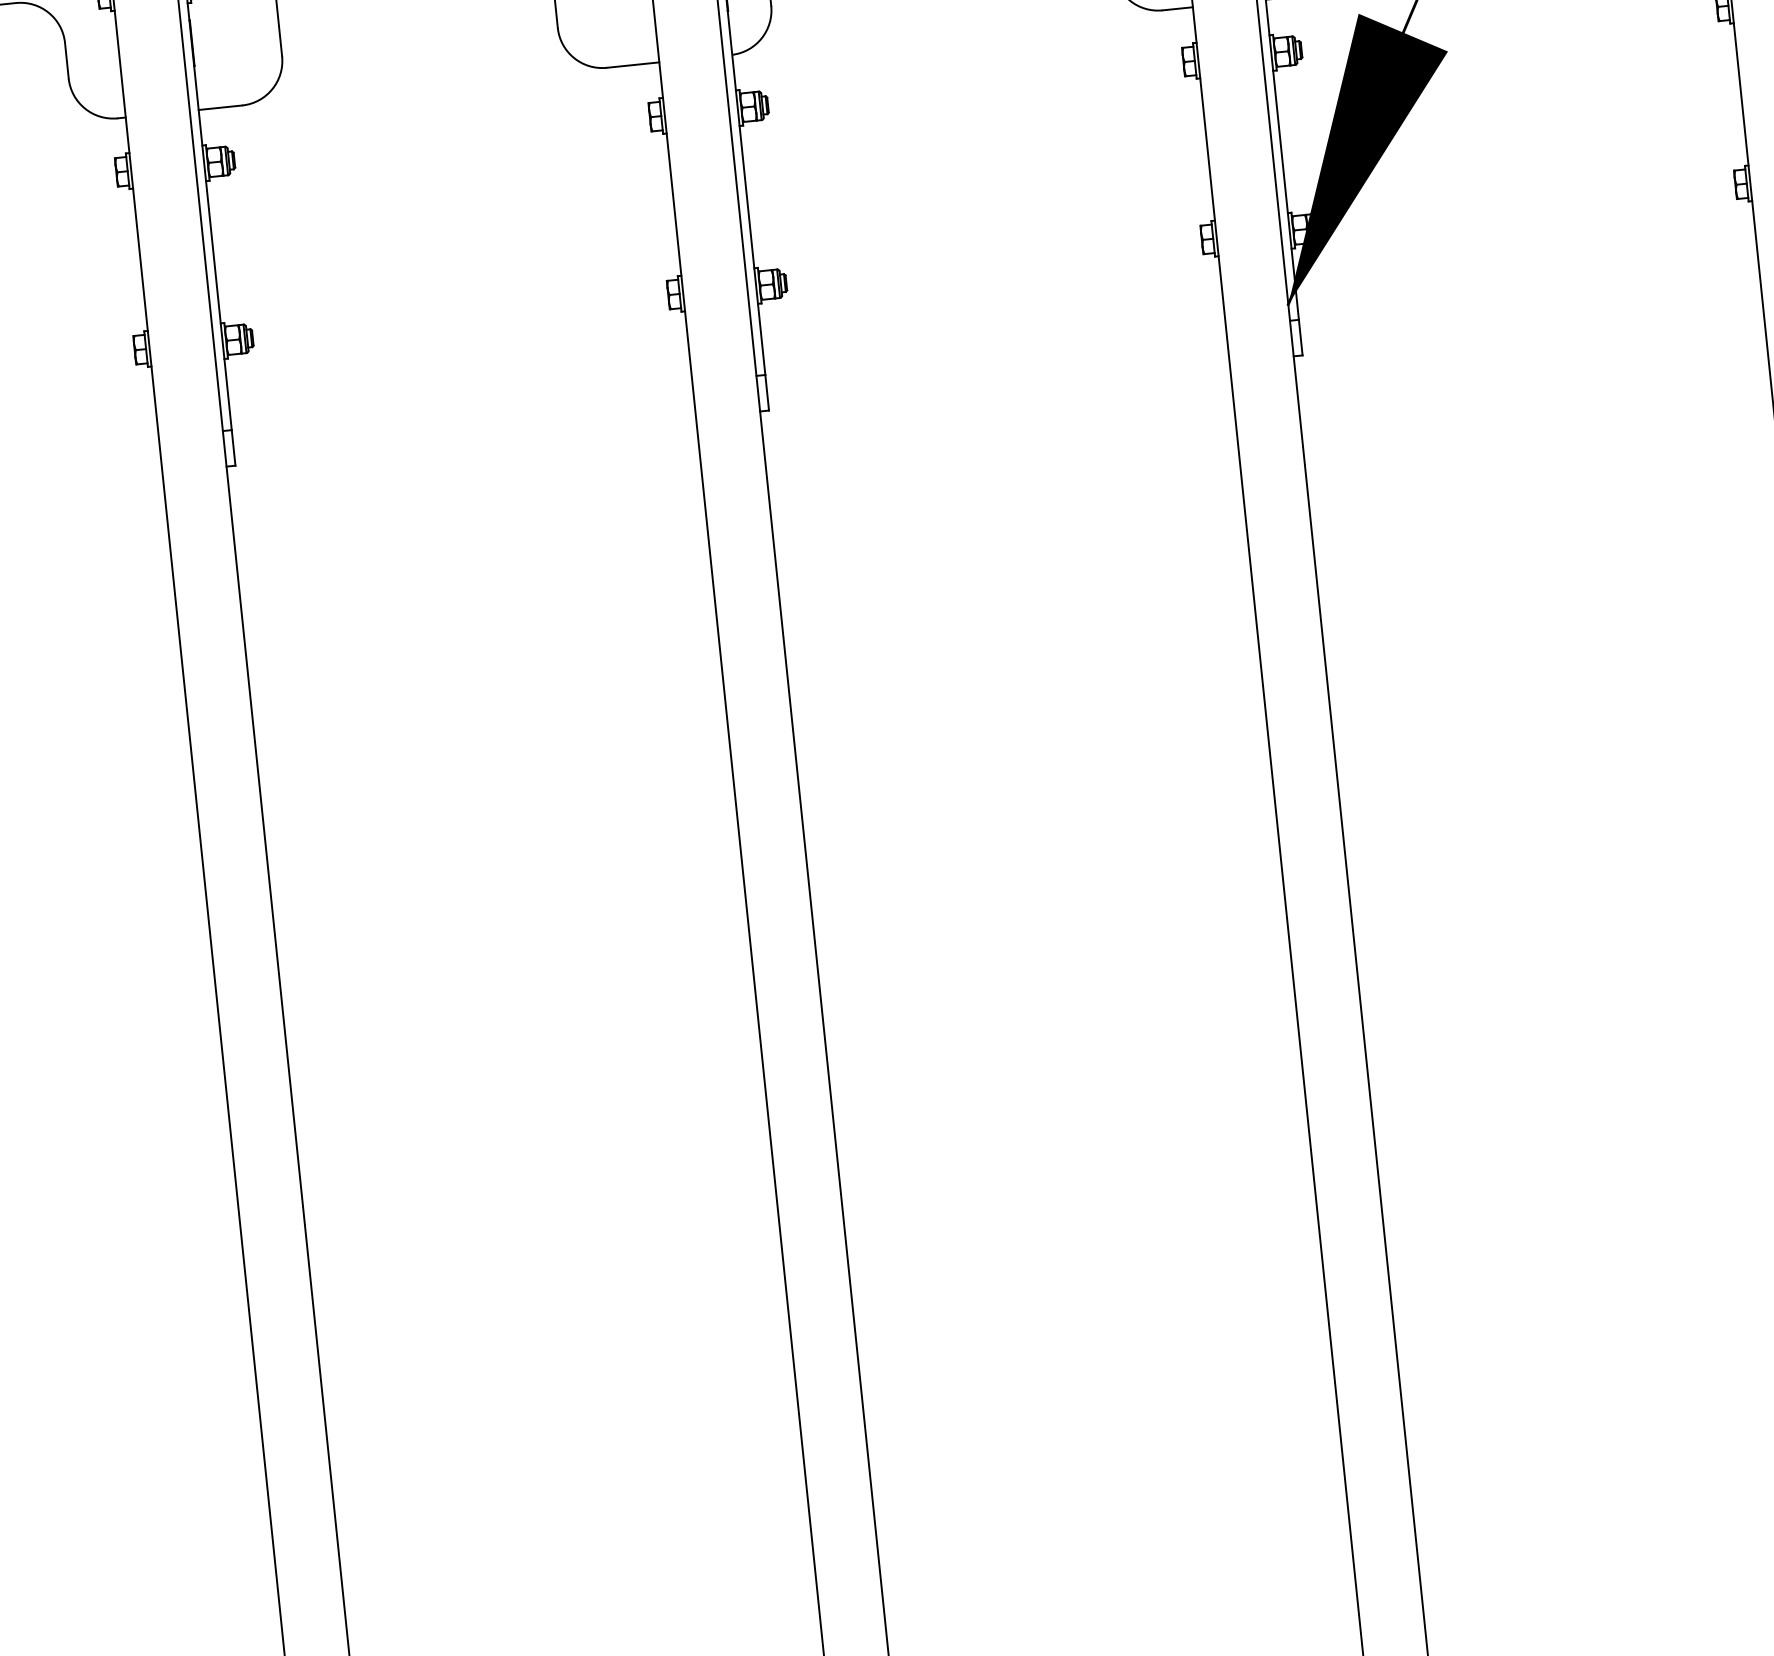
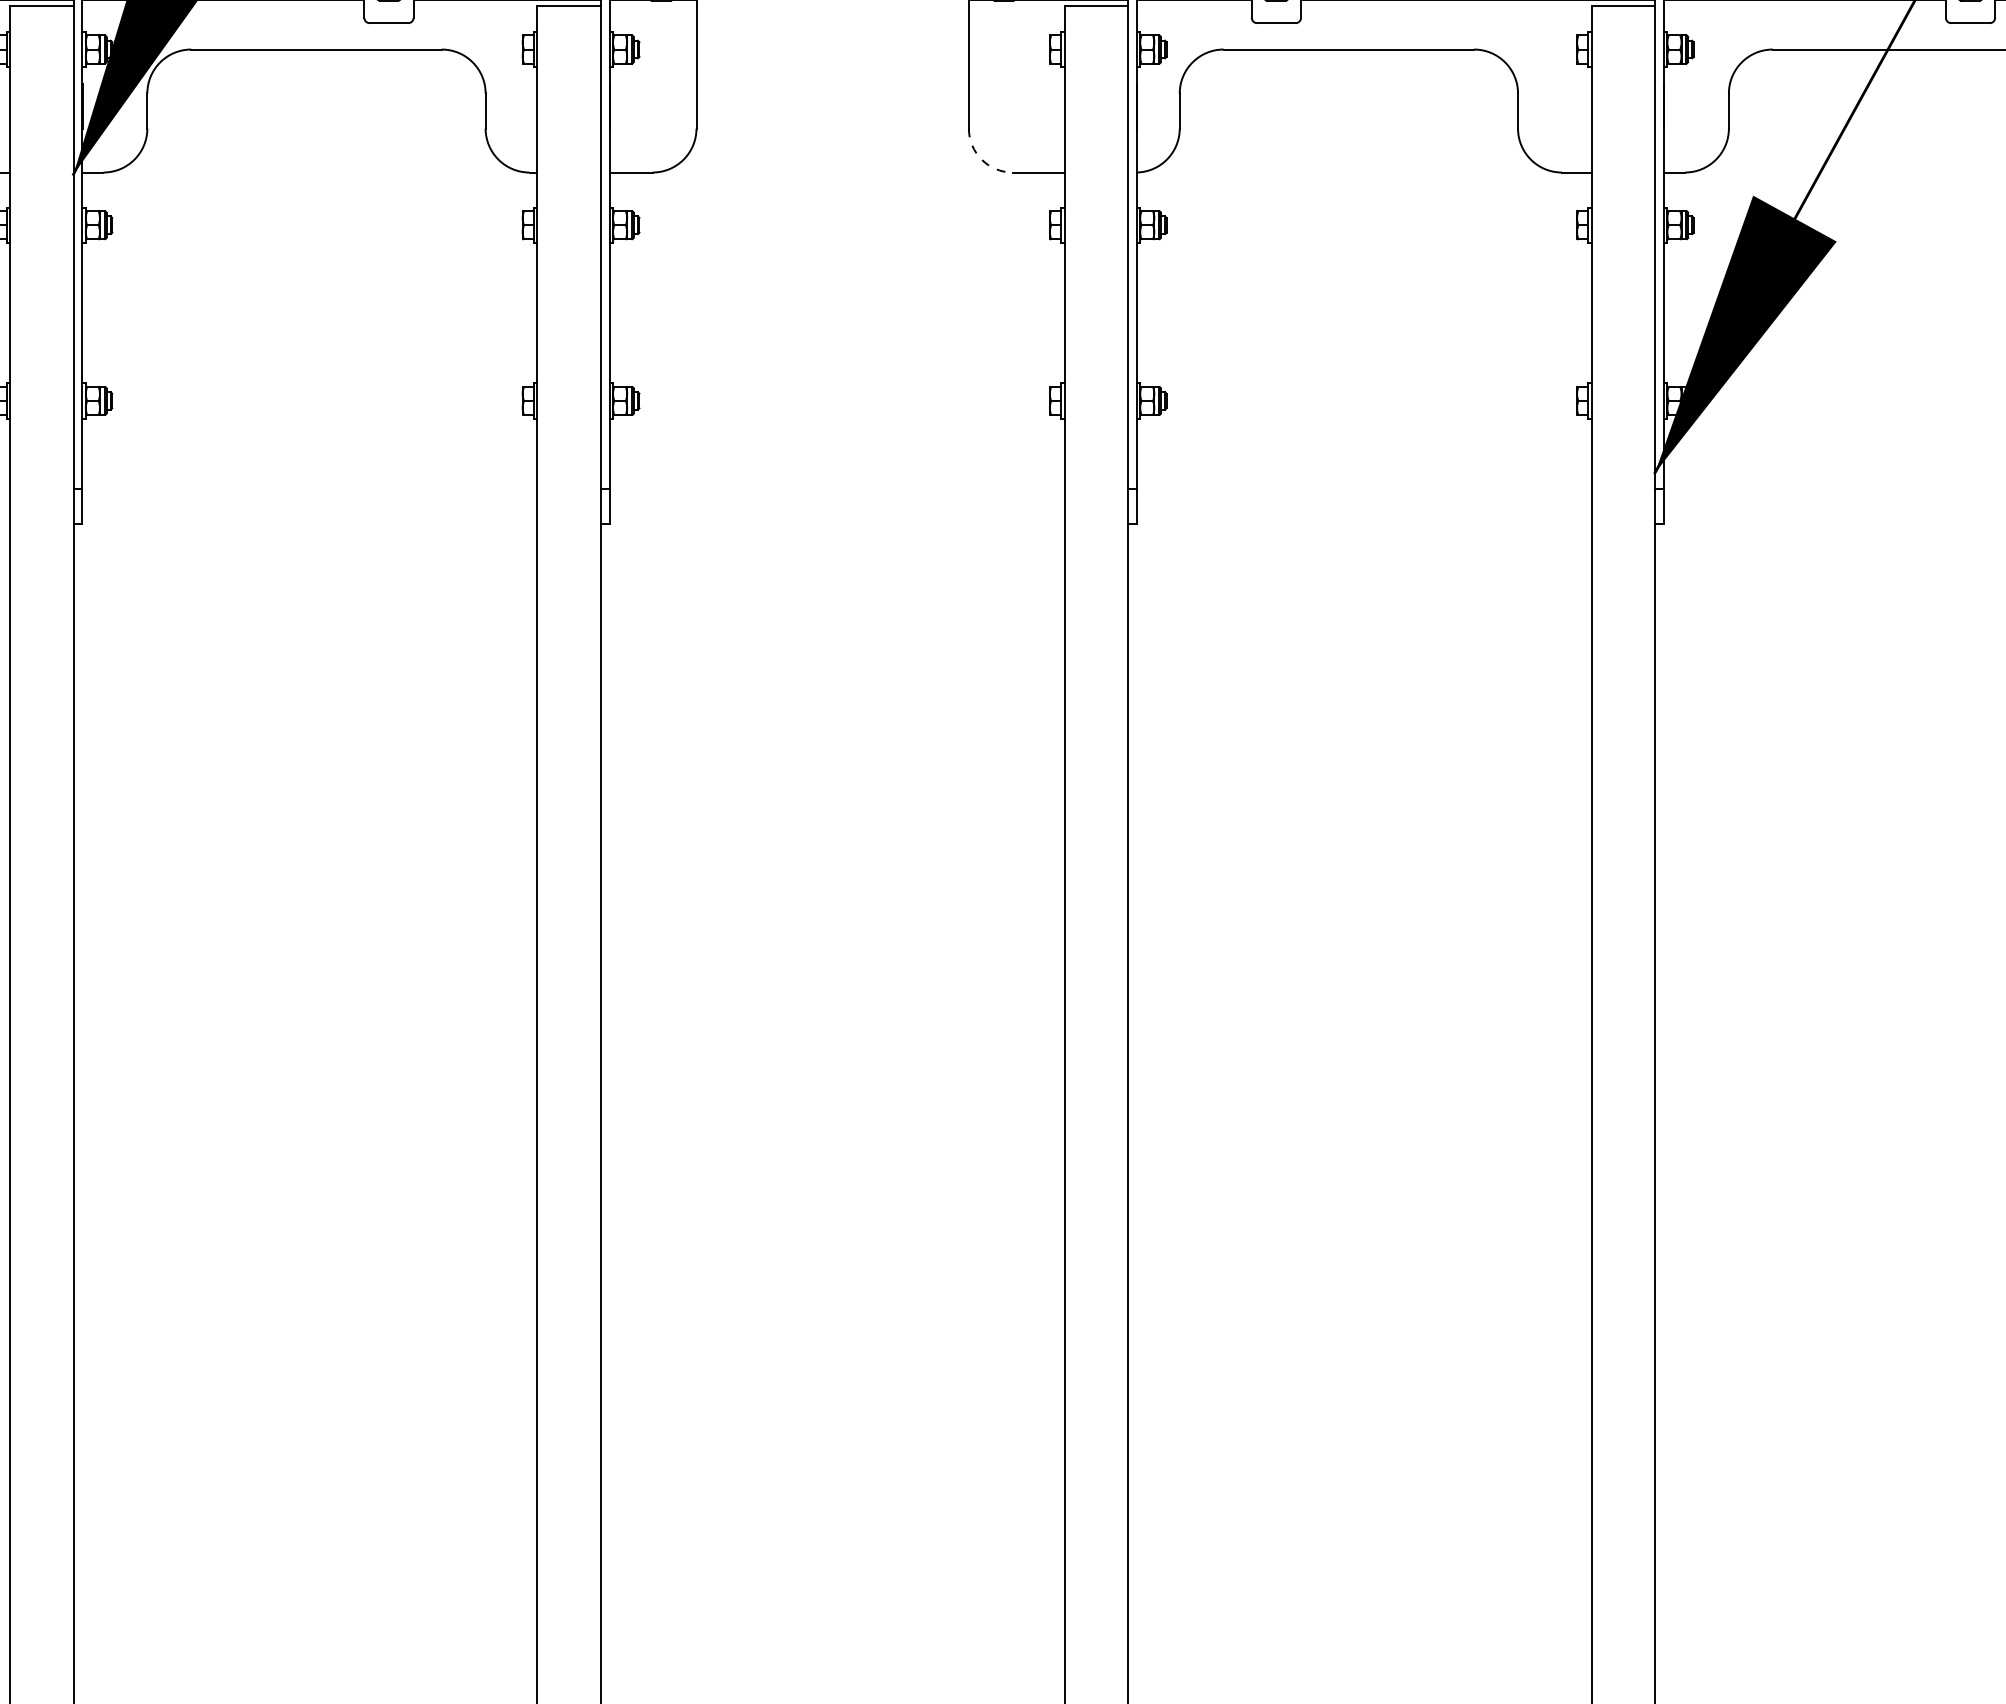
arc: (573, 57) -> (981, 159), solid -> dashed

